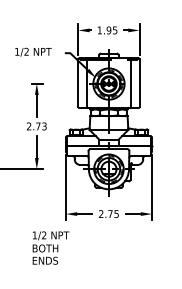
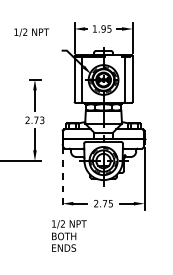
text: (33, 51) -> (31, 31), moved
line: (65, 187) -> (62, 178), solid -> dashed
text: (50, 247) -> (68, 235), moved

